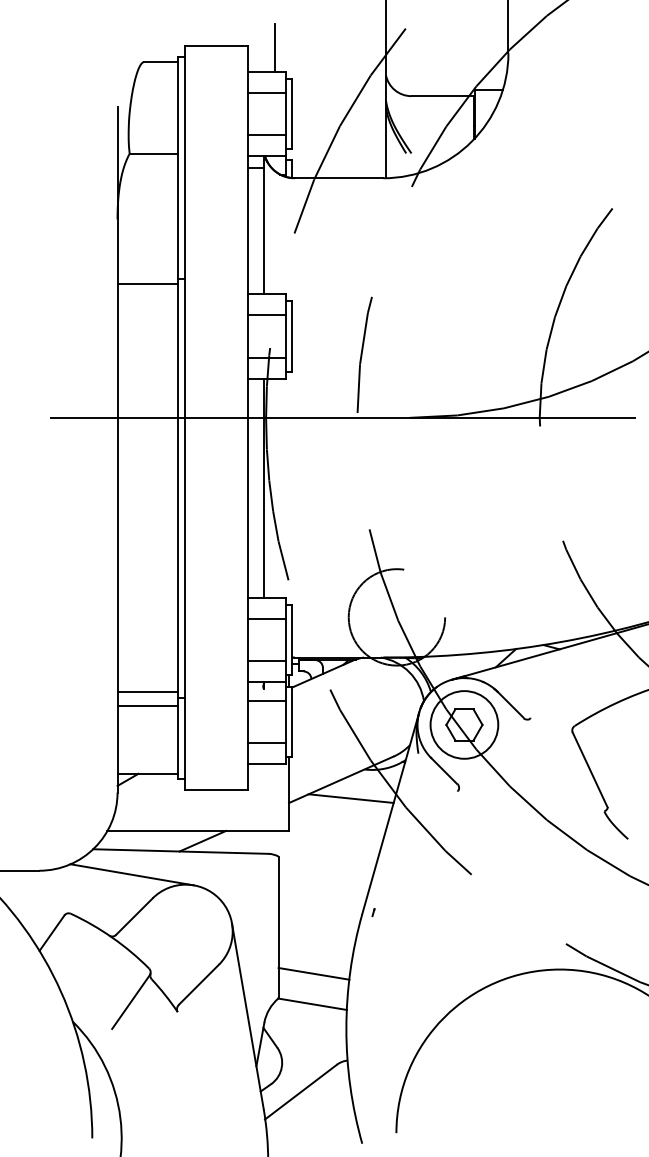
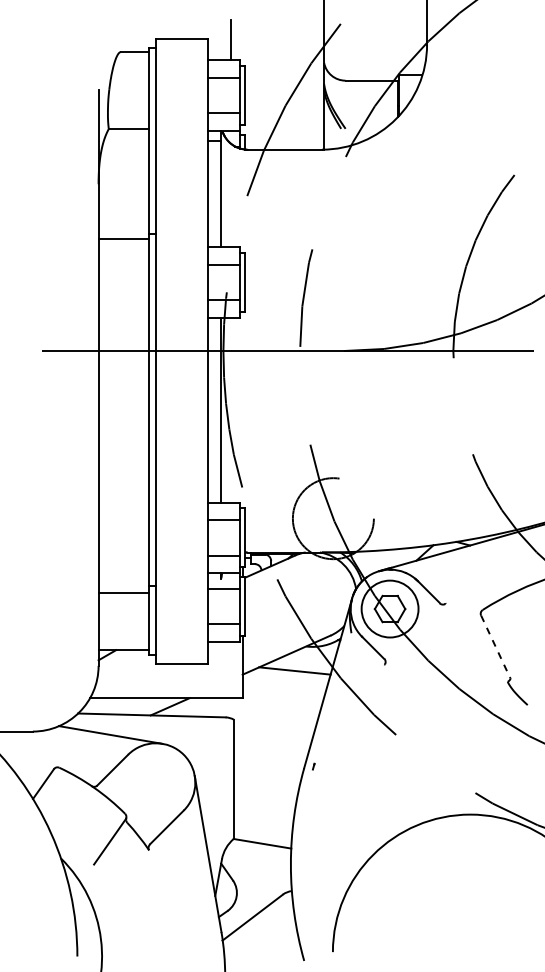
line: (147, 692) -> (123, 581), removed
line: (589, 769) -> (495, 646), solid -> dashed
line: (313, 974) -> (263, 818), removed

